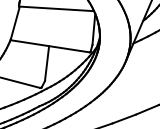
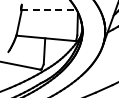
line: (57, 9) -> (49, 10), solid -> dashed

